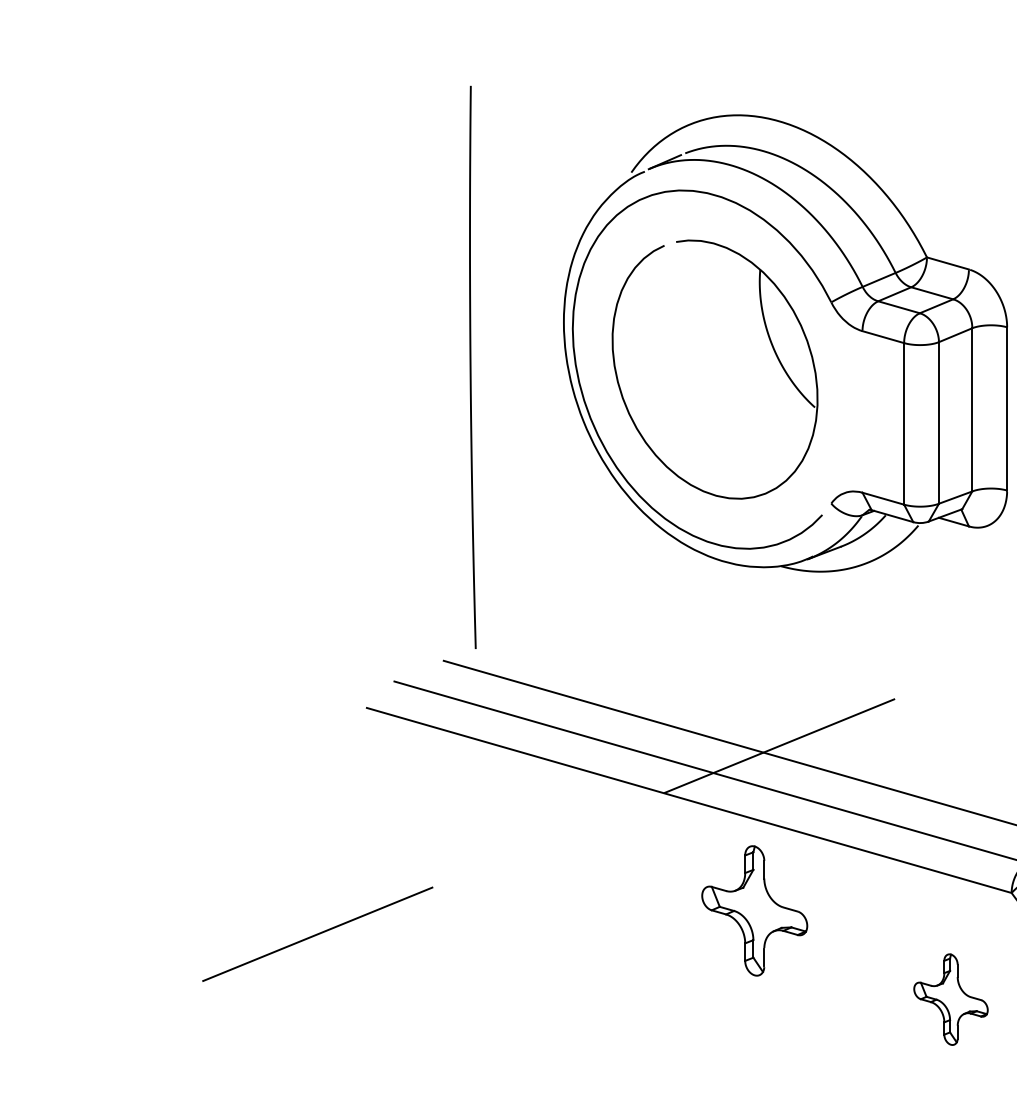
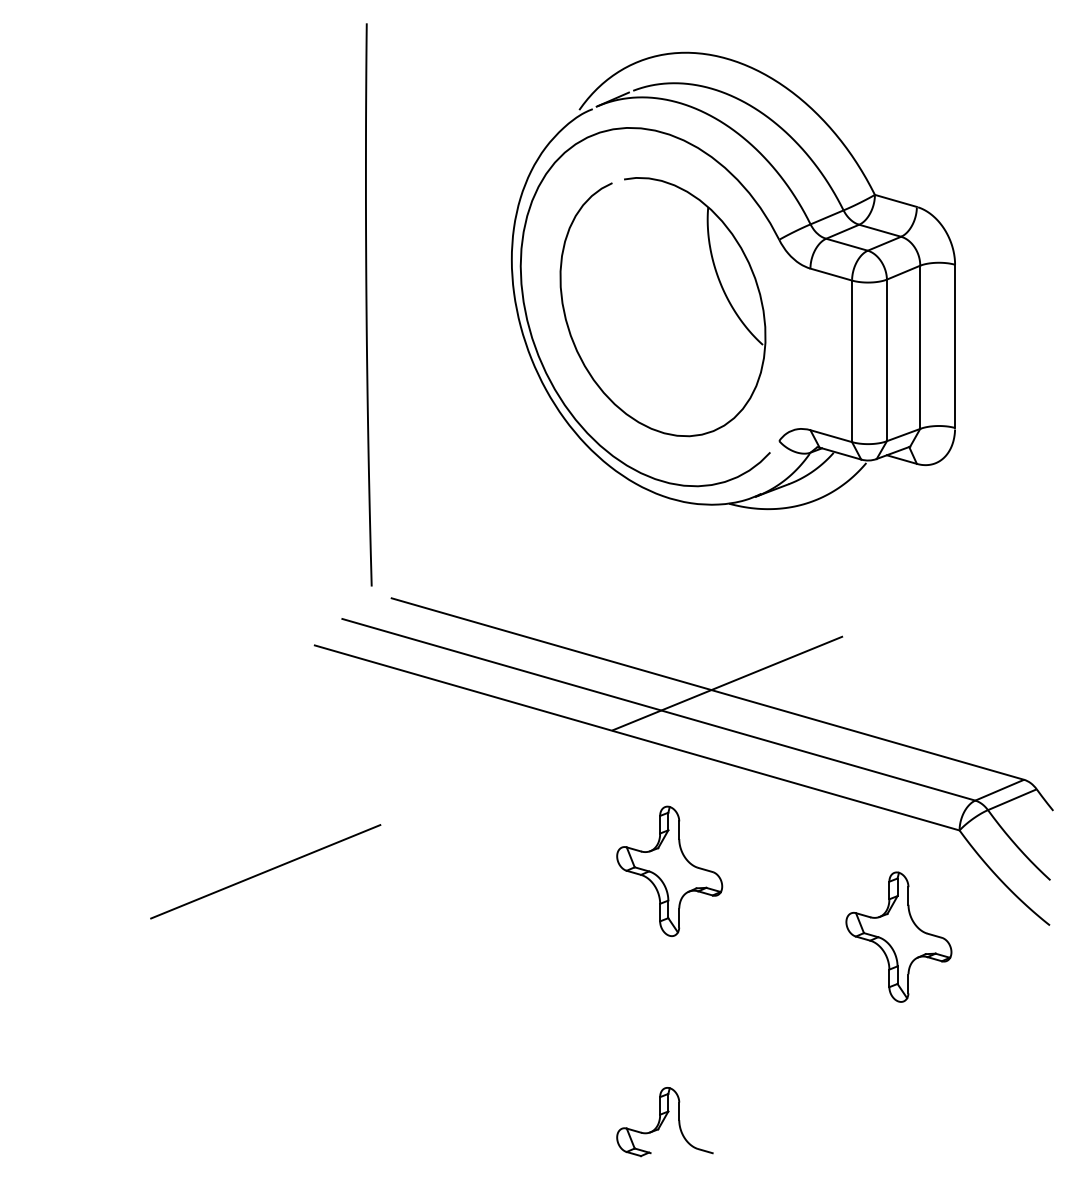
curve: (471, 367) -> (367, 304), moved
part: (754, 910) -> (669, 870), moved
part: (950, 999) -> (898, 936), size x1.43

